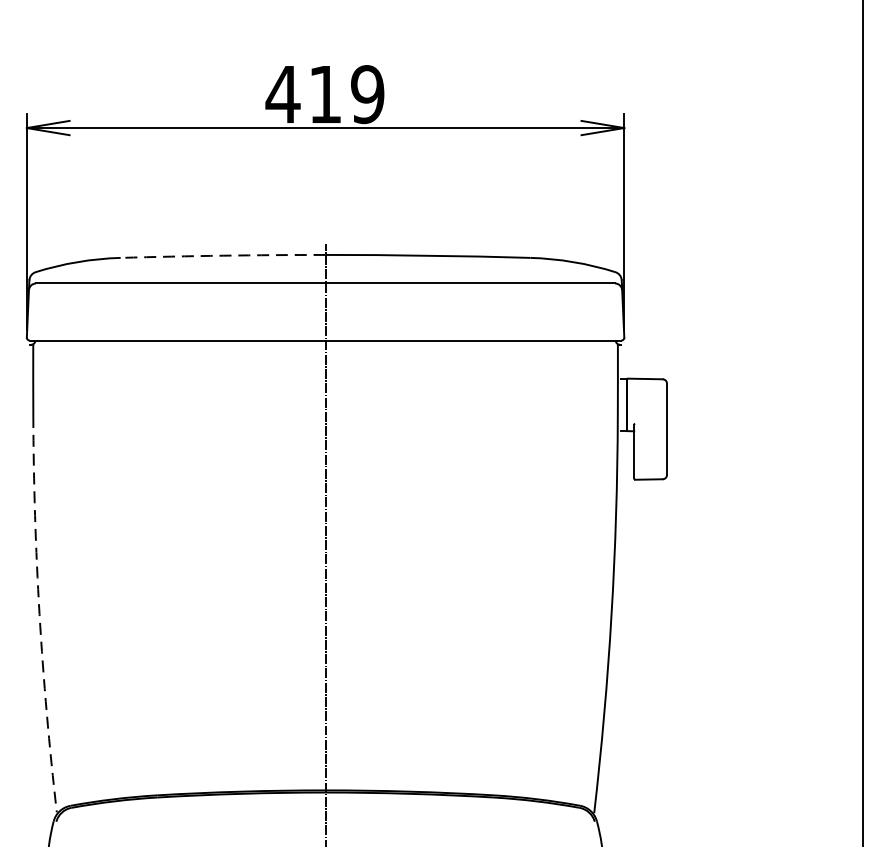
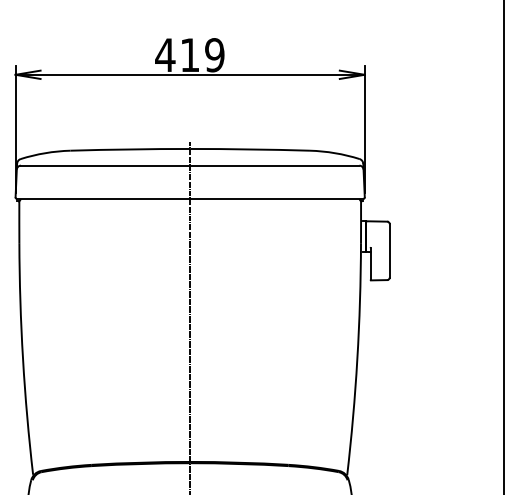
arc: (223, 255) -> (130, 149), dashed -> solid
arc: (40, 615) -> (23, 359), dashed -> solid

